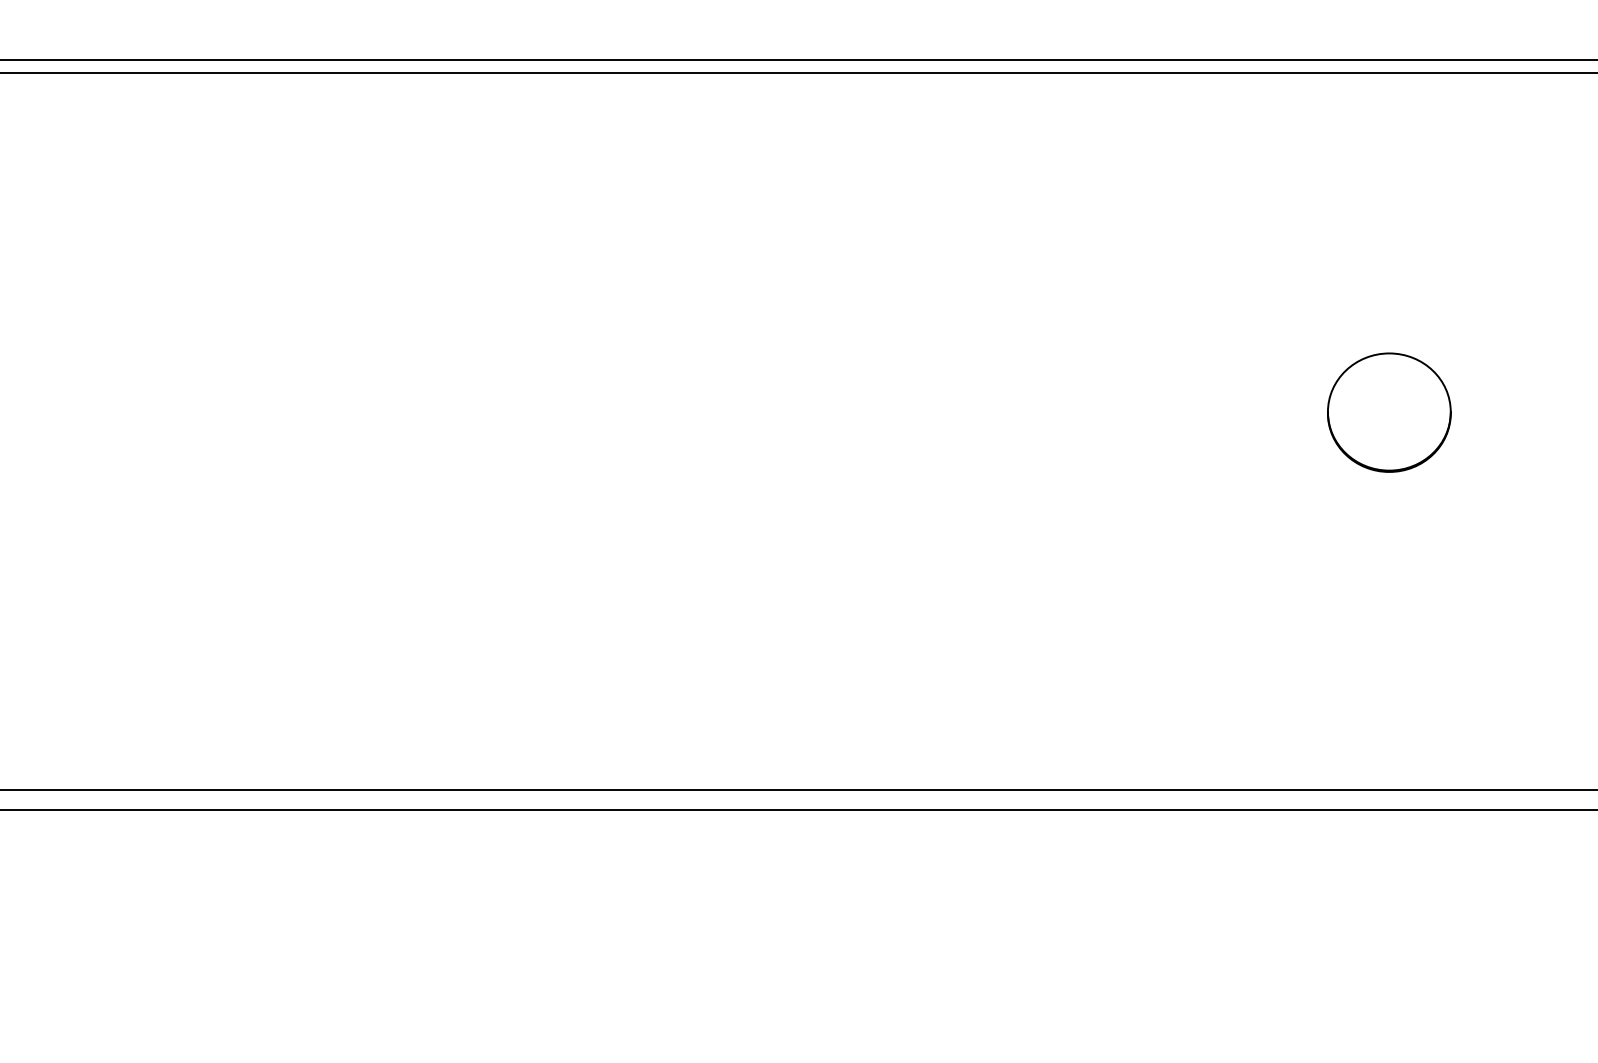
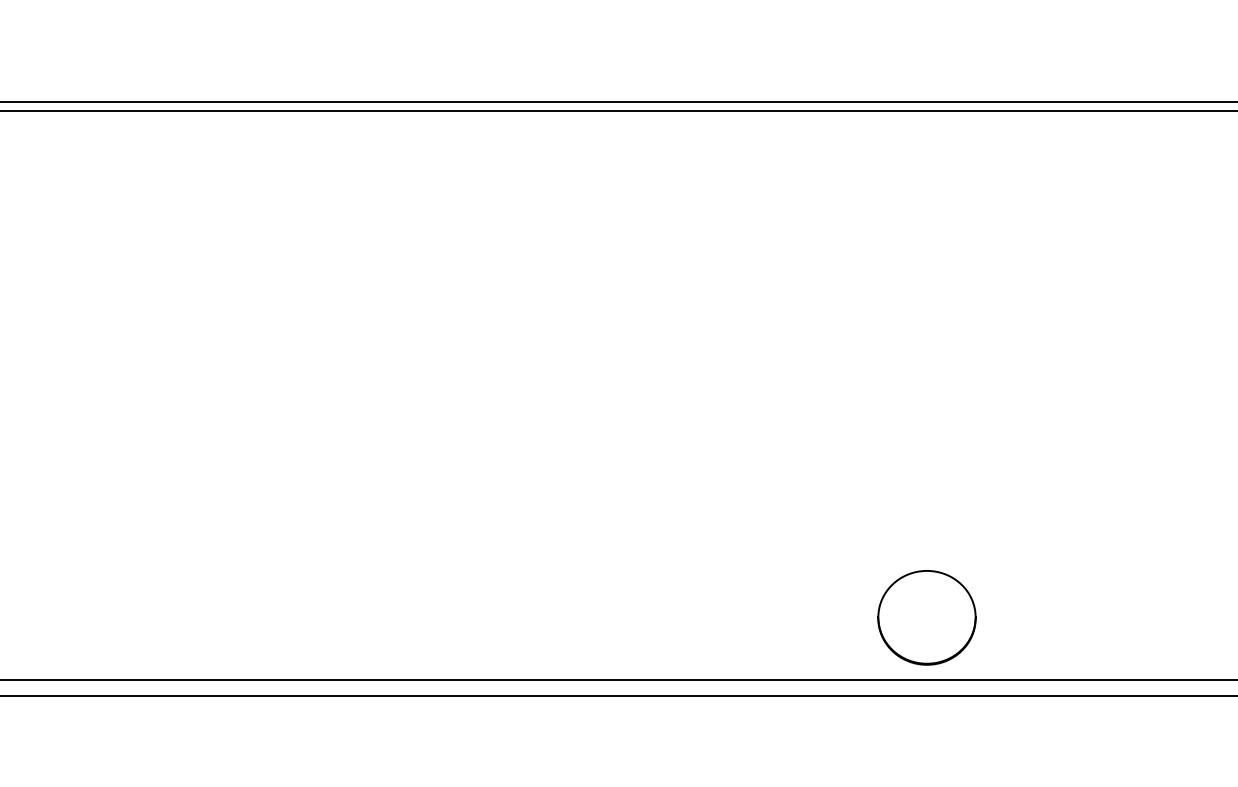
part: (1389, 412) -> (927, 617), moved

